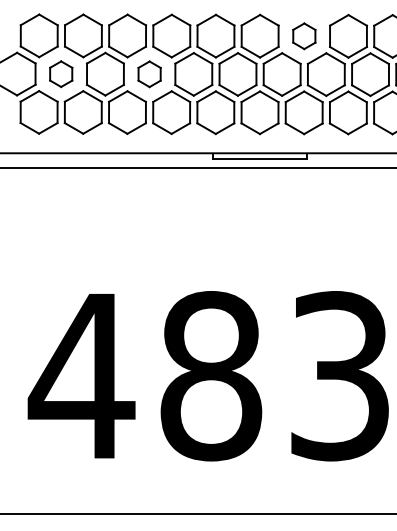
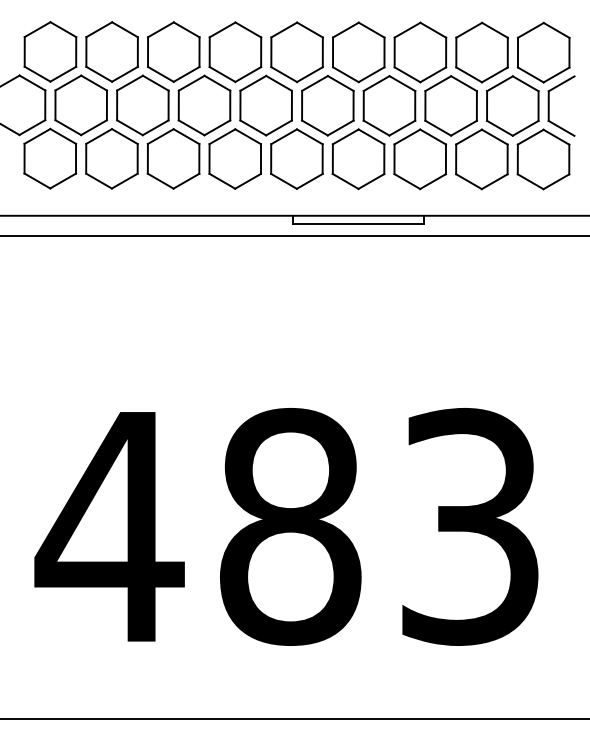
part: (304, 36) -> (420, 52), size x1.67
part: (60, 74) -> (80, 105), size x1.67
part: (149, 74) -> (204, 105), size x1.67

